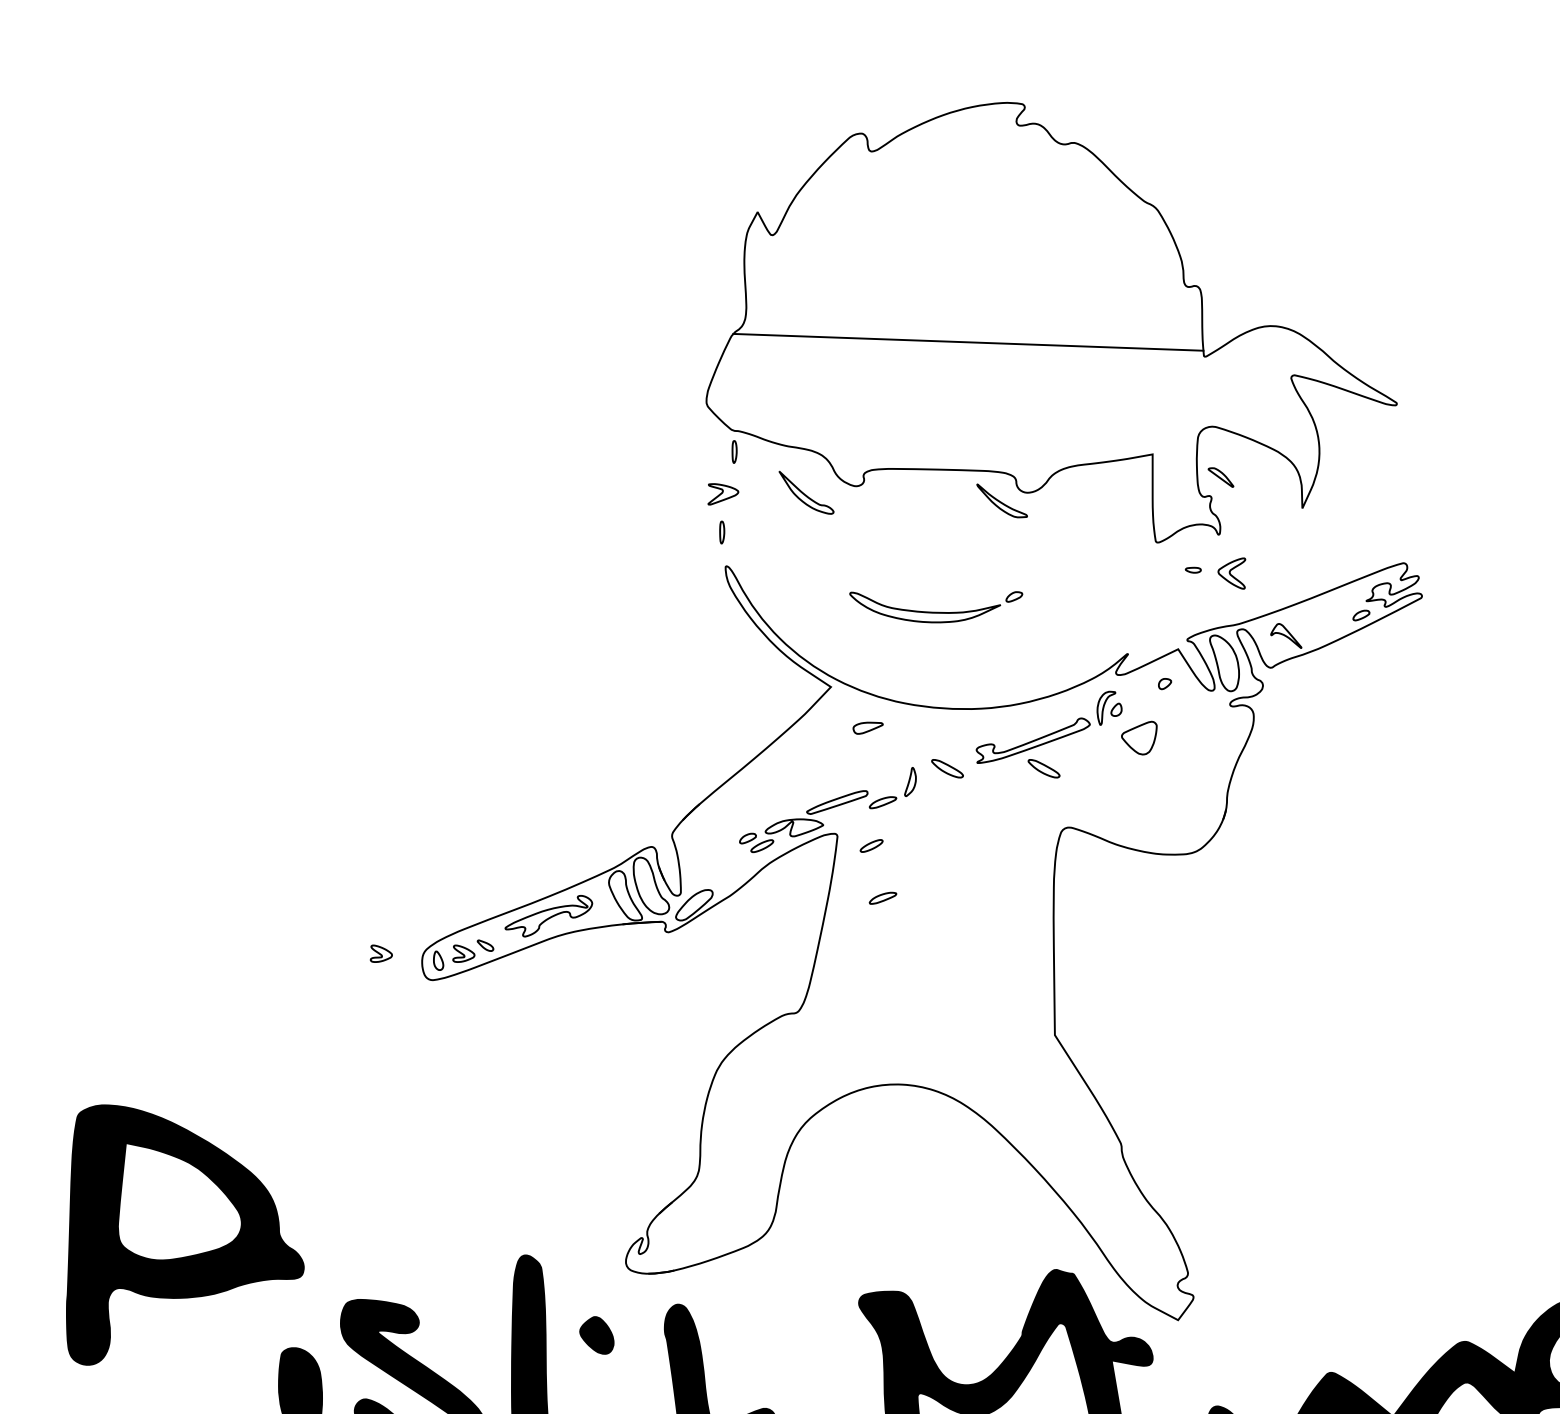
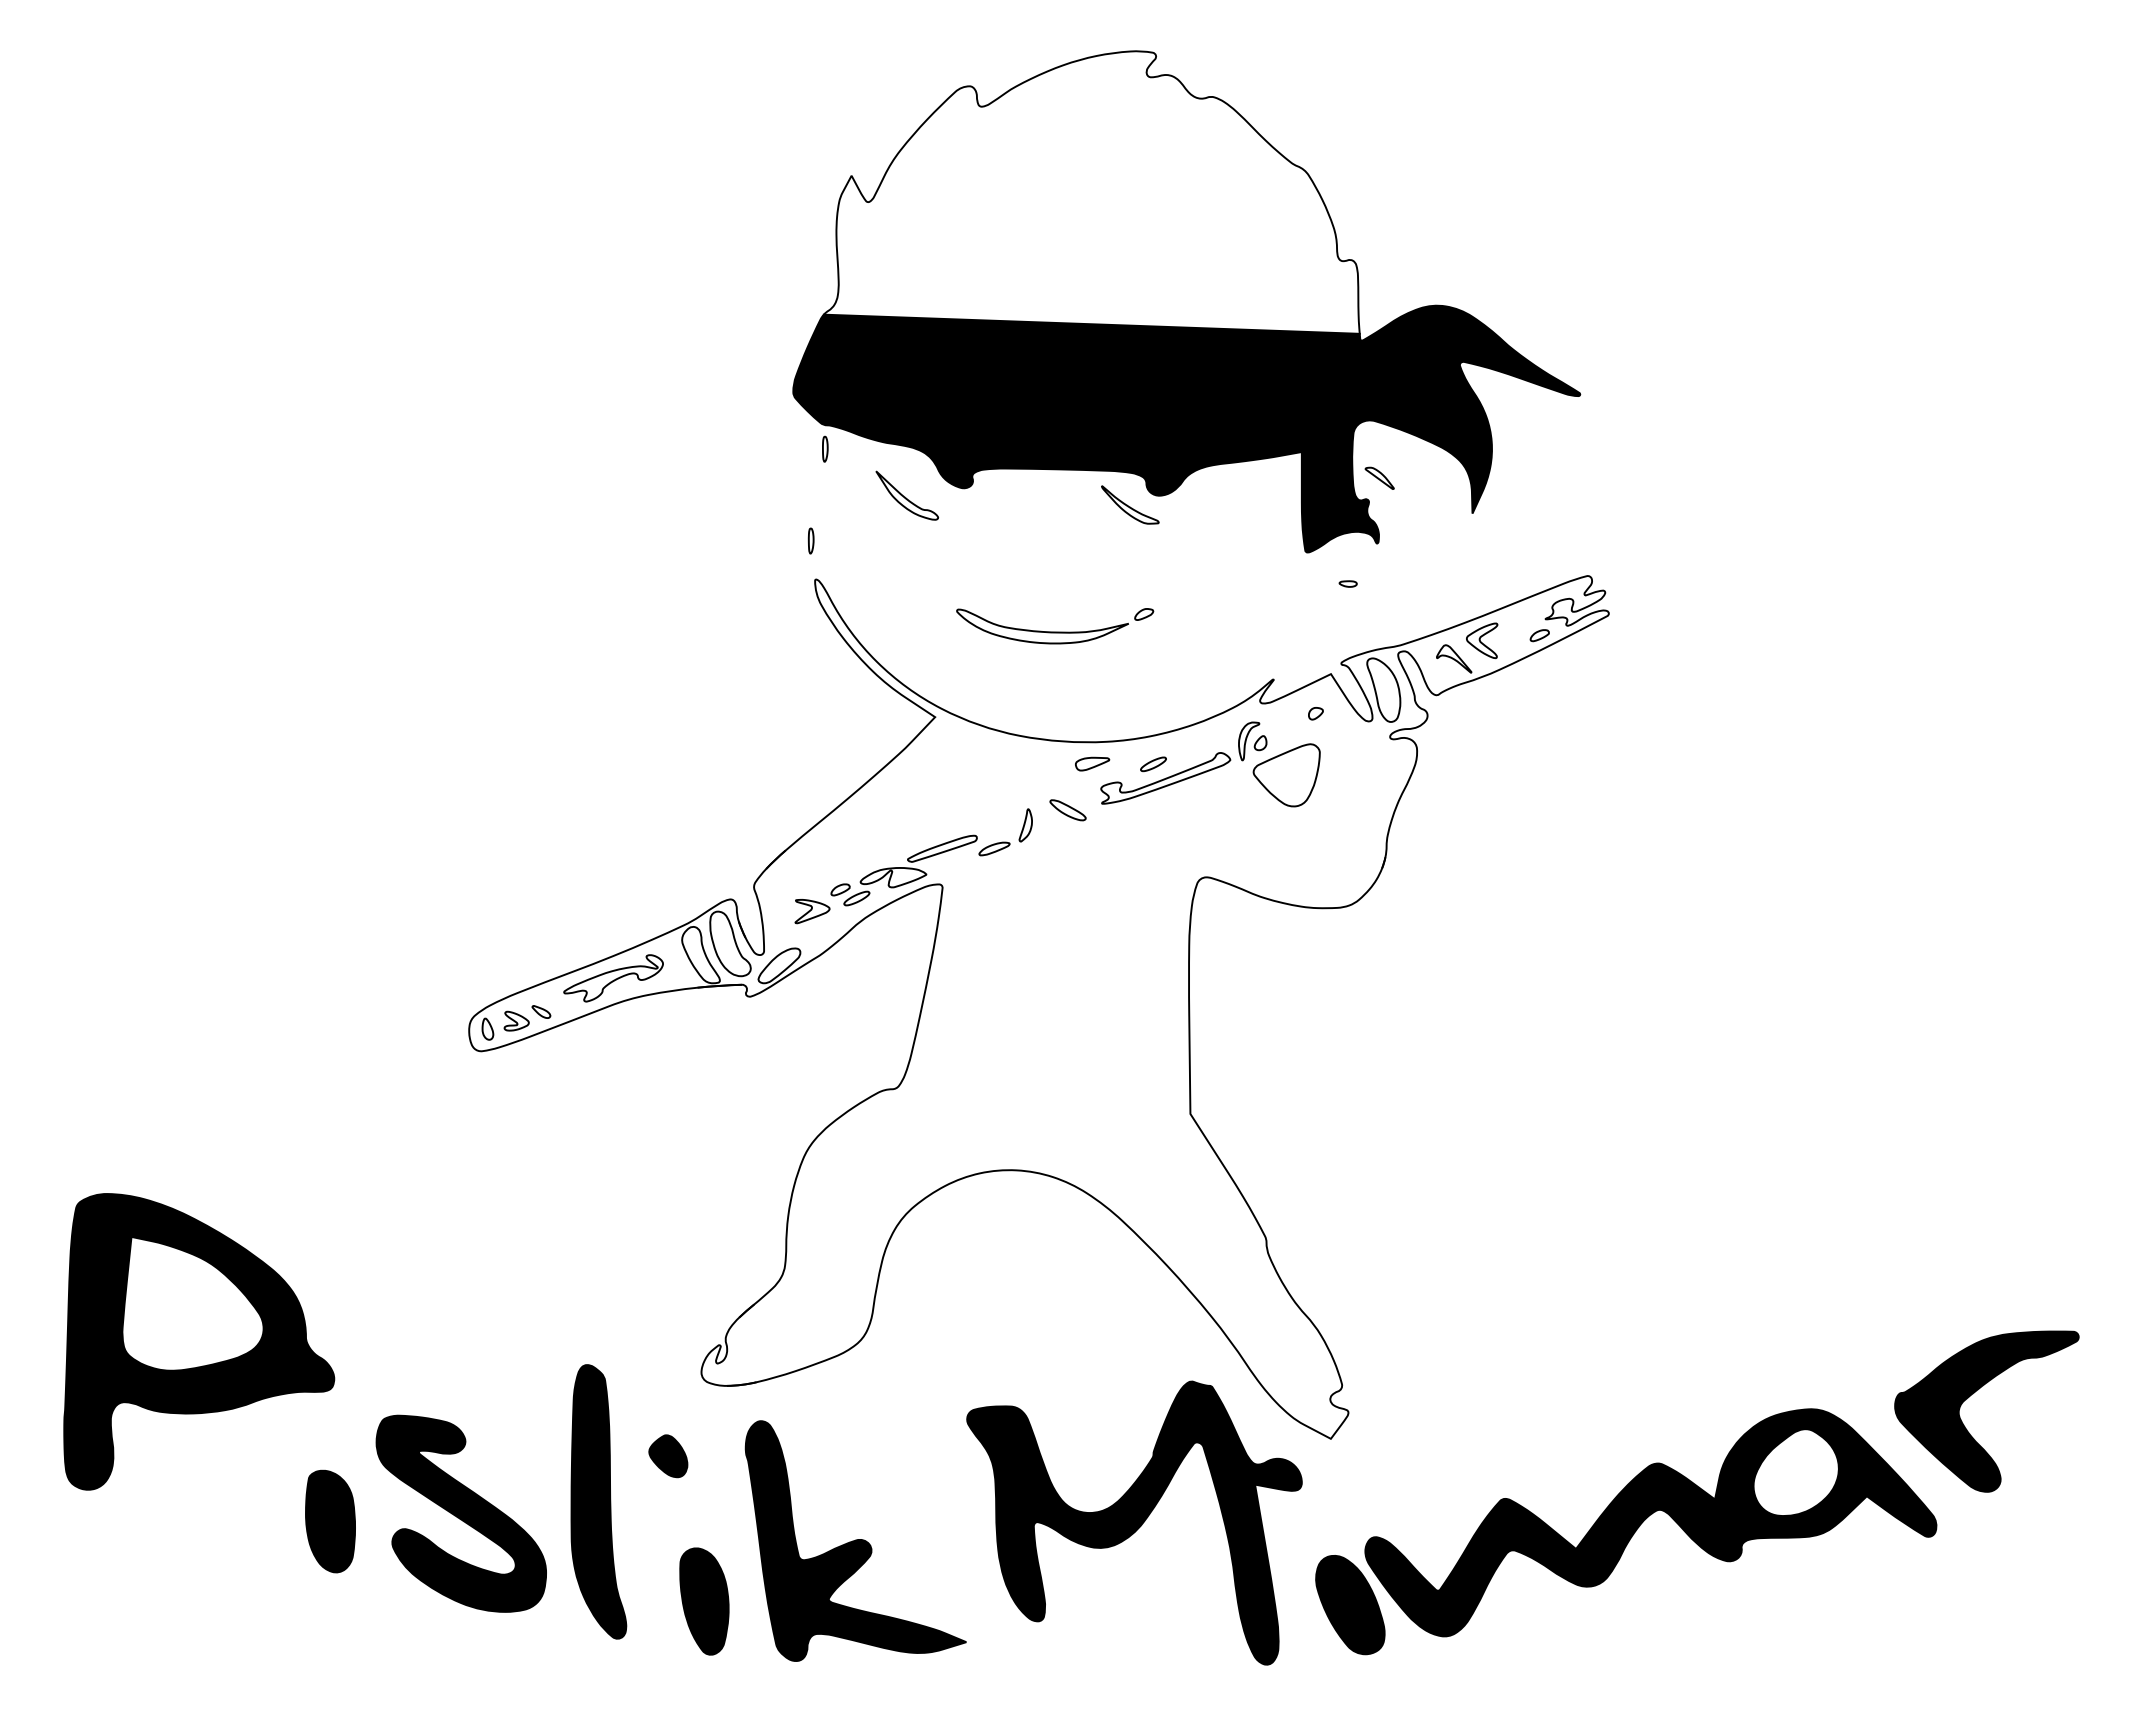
fill: (1051, 433) -> (1186, 428), added
part: (723, 494) -> (812, 911), moved
part: (1232, 573) -> (1482, 640), moved
part: (868, 727) -> (1092, 763), moved
part: (1139, 738) -> (1286, 775), size x1.67
part: (1043, 768) -> (1177, 810), removed
part: (871, 846) -> (1153, 764), moved
part: (883, 897) -> (994, 957), removed
part: (381, 953) -> (422, 1020), removed

